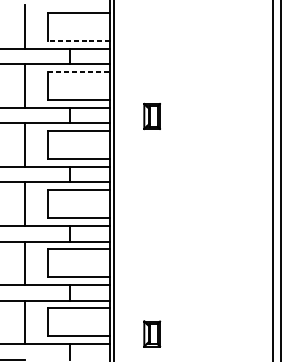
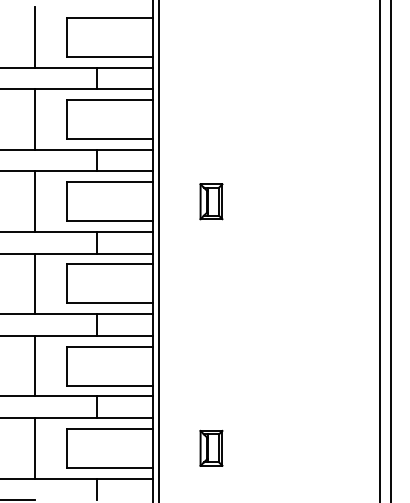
line: (78, 40) -> (109, 56), dashed -> solid
line: (79, 71) -> (110, 99), dashed -> solid
part: (152, 116) -> (211, 201), moved
part: (152, 333) -> (211, 447), moved

